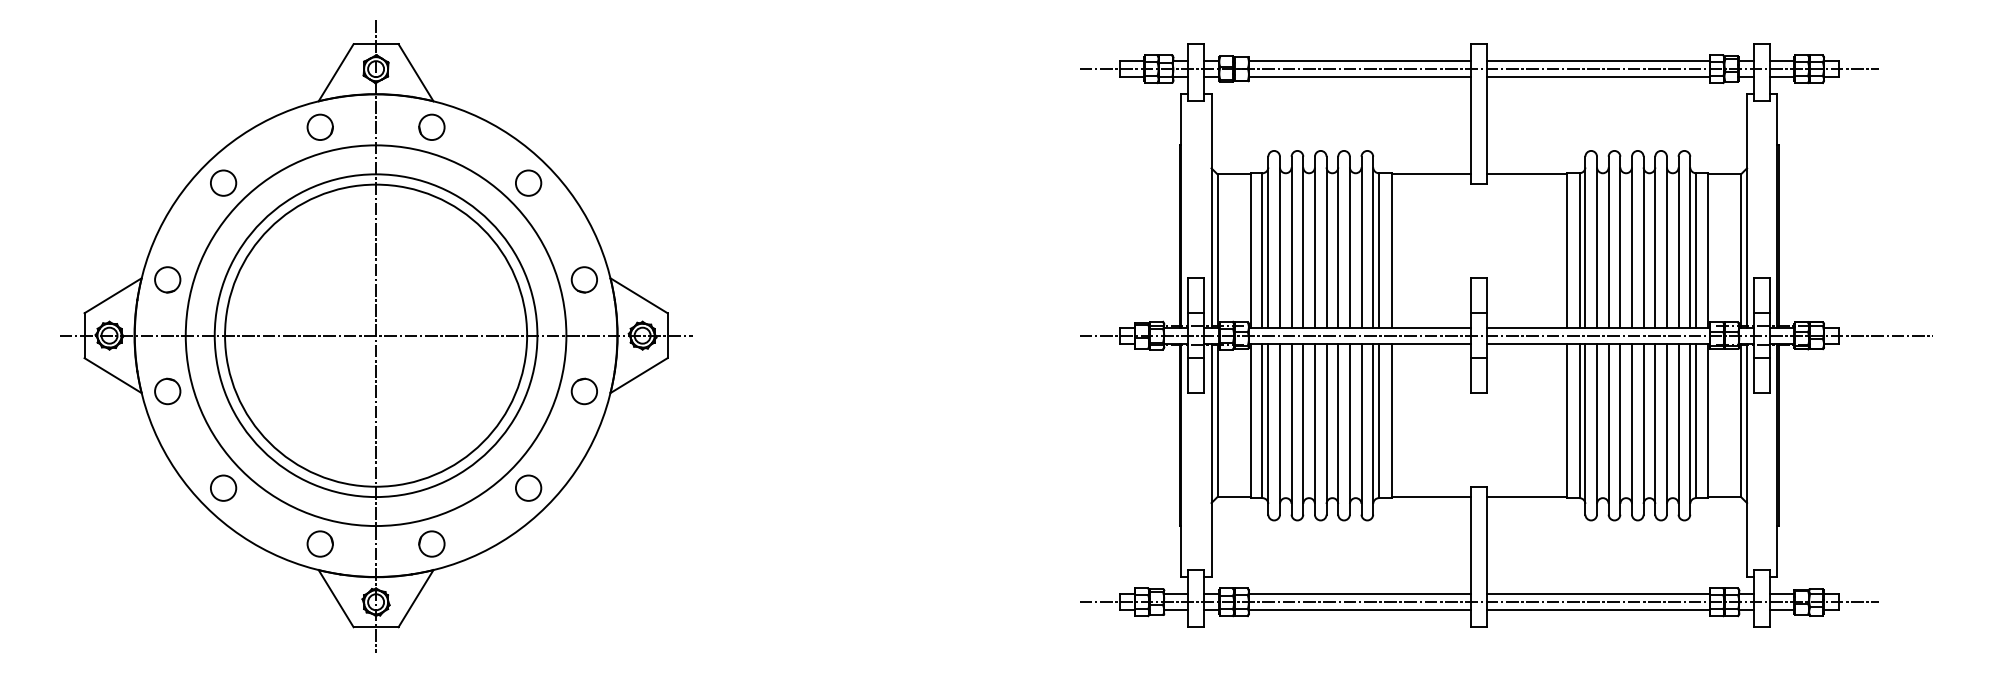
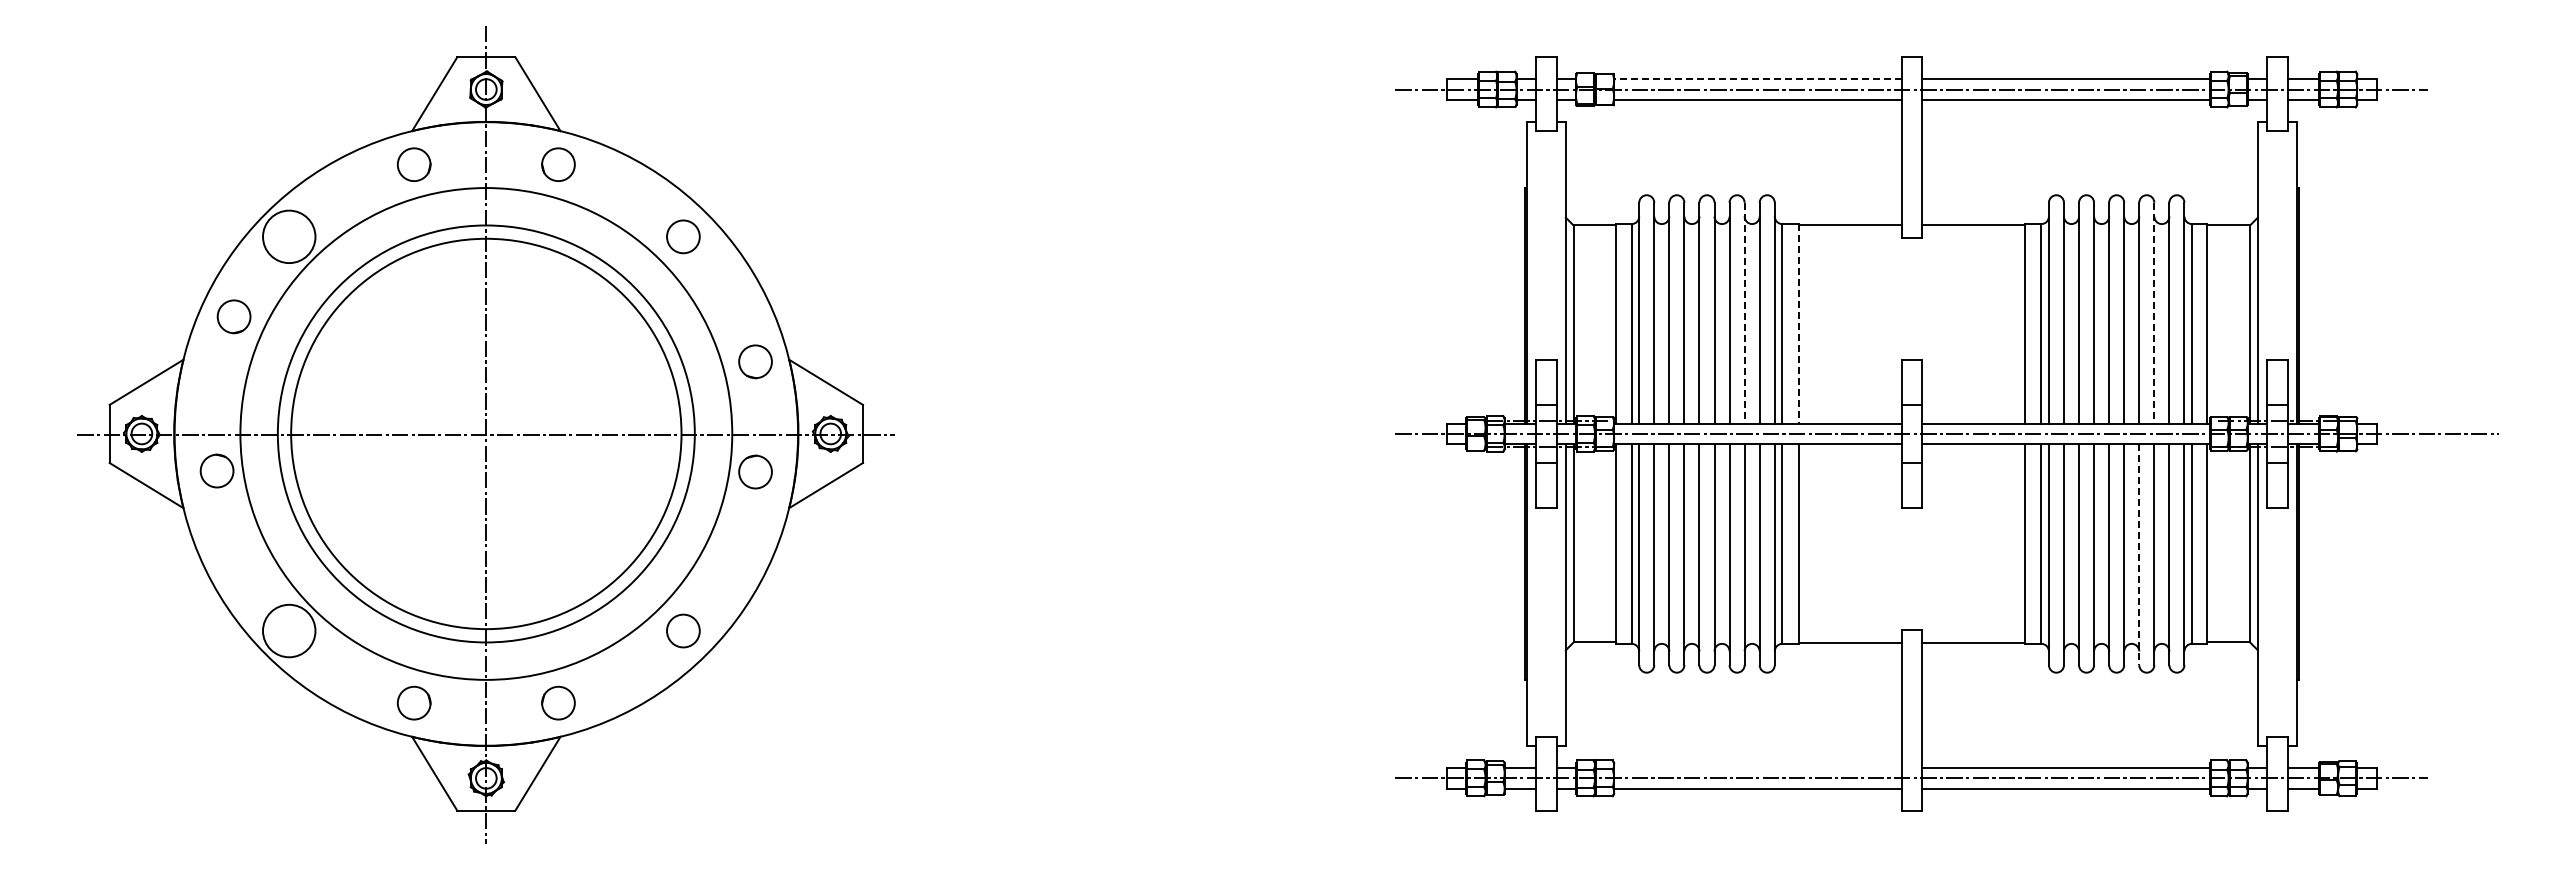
line: (1359, 61) -> (1757, 79), solid -> dashed
circle: (222, 182) -> (288, 236), size x1.6
line: (1349, 242) -> (1744, 313), solid -> dashed
line: (1667, 242) -> (2154, 313), solid -> dashed
line: (1391, 250) -> (1798, 323), solid -> dashed
part: (167, 279) -> (233, 316), moved
part: (167, 391) -> (216, 470), moved
part: (584, 391) -> (755, 471), moved
line: (1655, 429) -> (2139, 555), solid -> dashed
circle: (222, 487) -> (288, 630), size x1.6
line: (1359, 594) -> (1757, 768), removed

